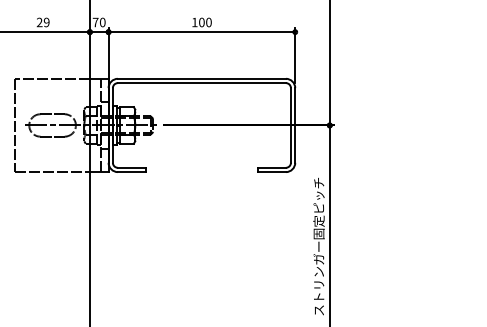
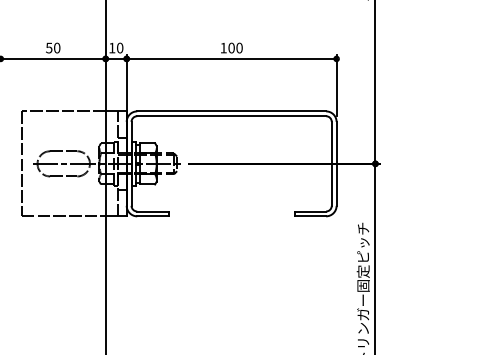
text: (43, 22) -> (53, 48), 29 -> 50
text: (95, 22) -> (111, 48), 70 -> 10

